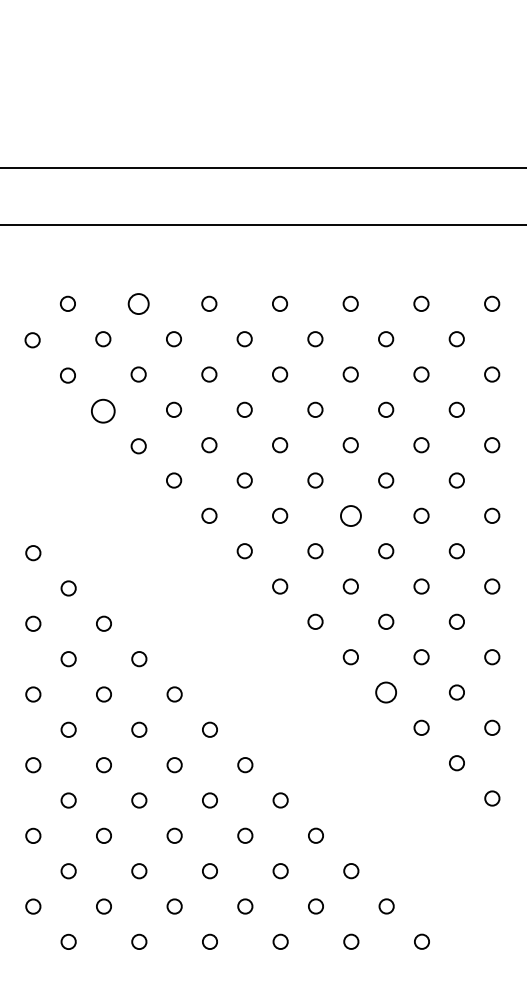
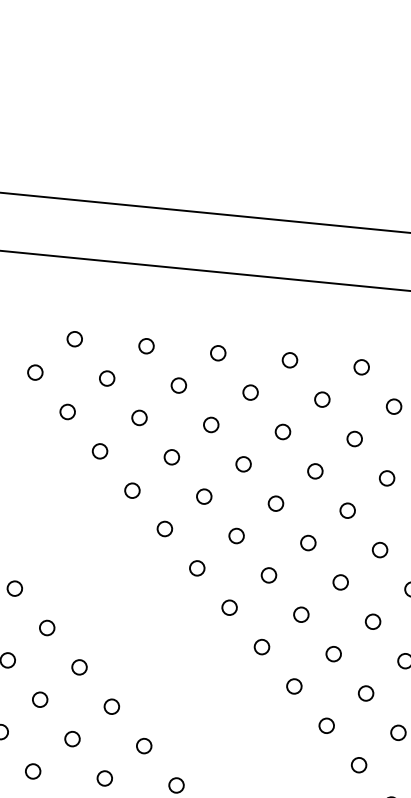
circle: (138, 303) -> (146, 345), size x0.71
circle: (103, 410) -> (100, 450), size x0.62
circle: (350, 515) -> (340, 582), size x0.71
circle: (386, 692) -> (359, 765), size x0.71

